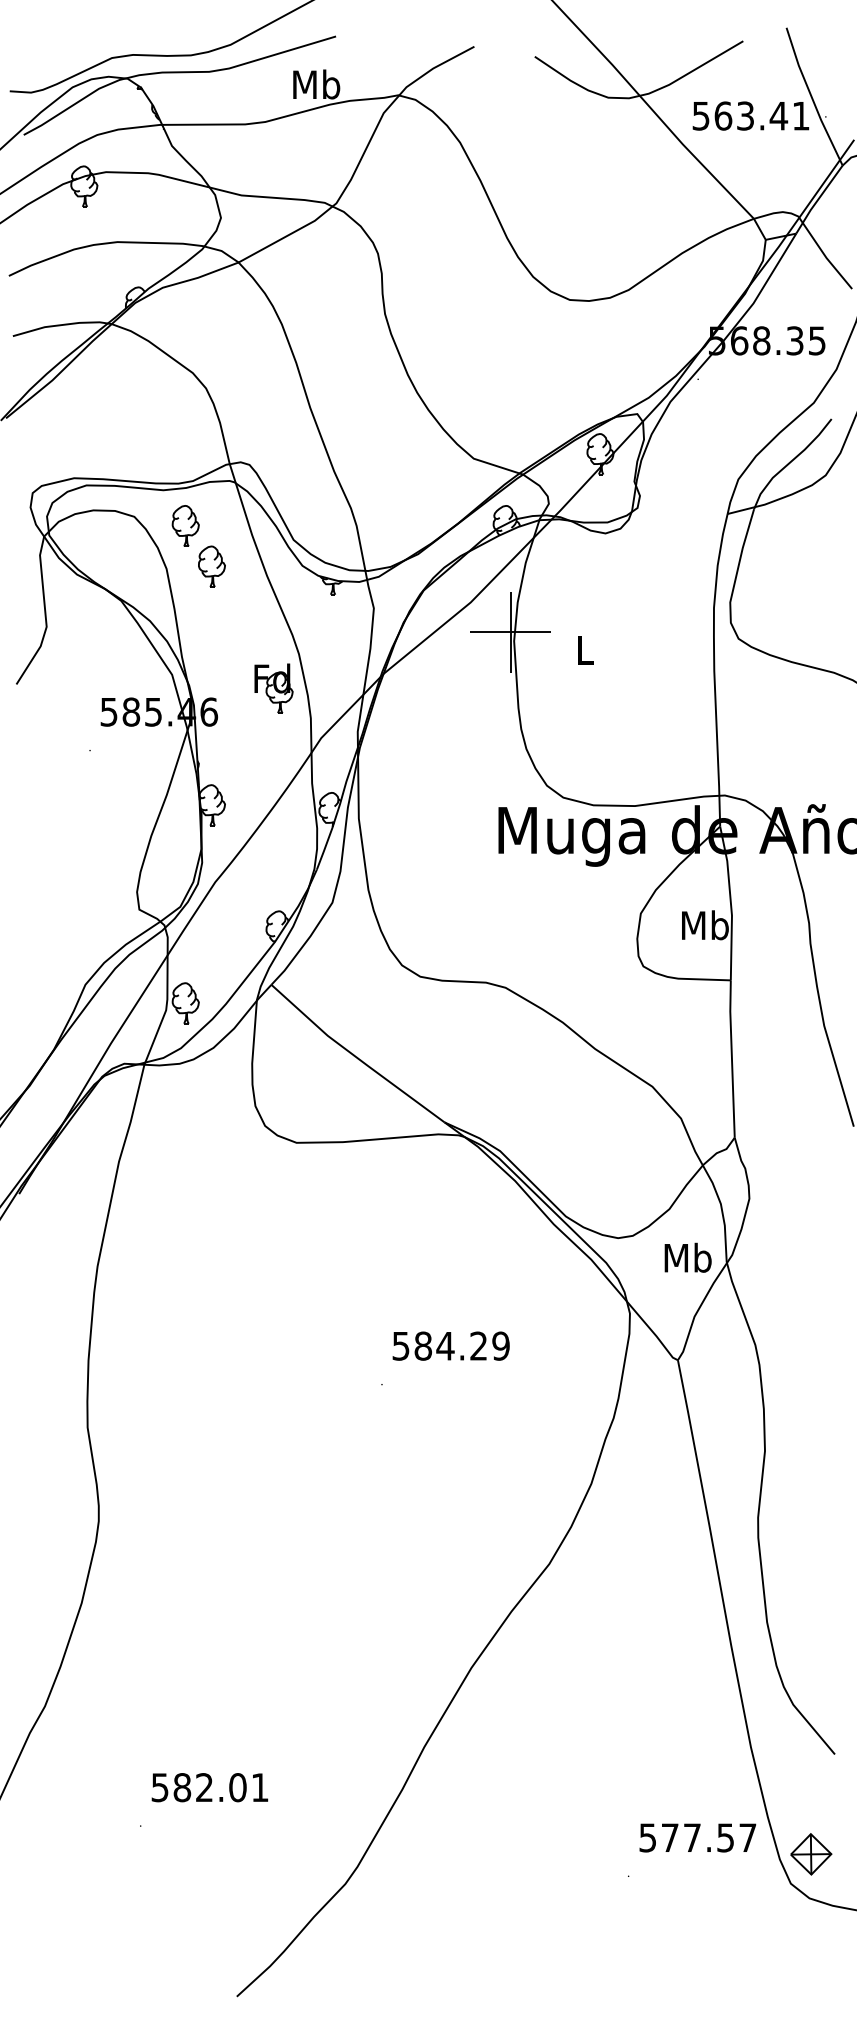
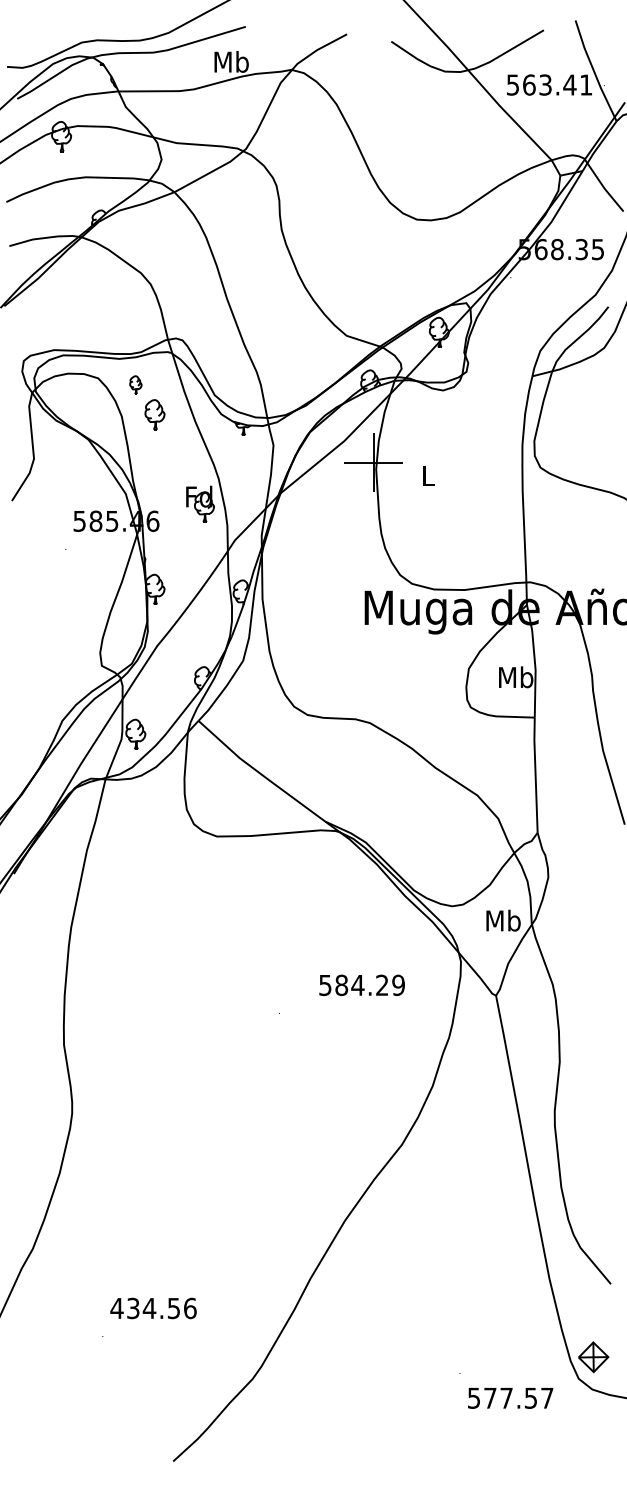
part: (185, 525) -> (135, 384), size x0.6
text: (450, 1344) -> (361, 984), moved
text: (209, 1787) -> (153, 1308), 582.01 -> 434.56
text: (697, 1838) -> (510, 1398), moved

